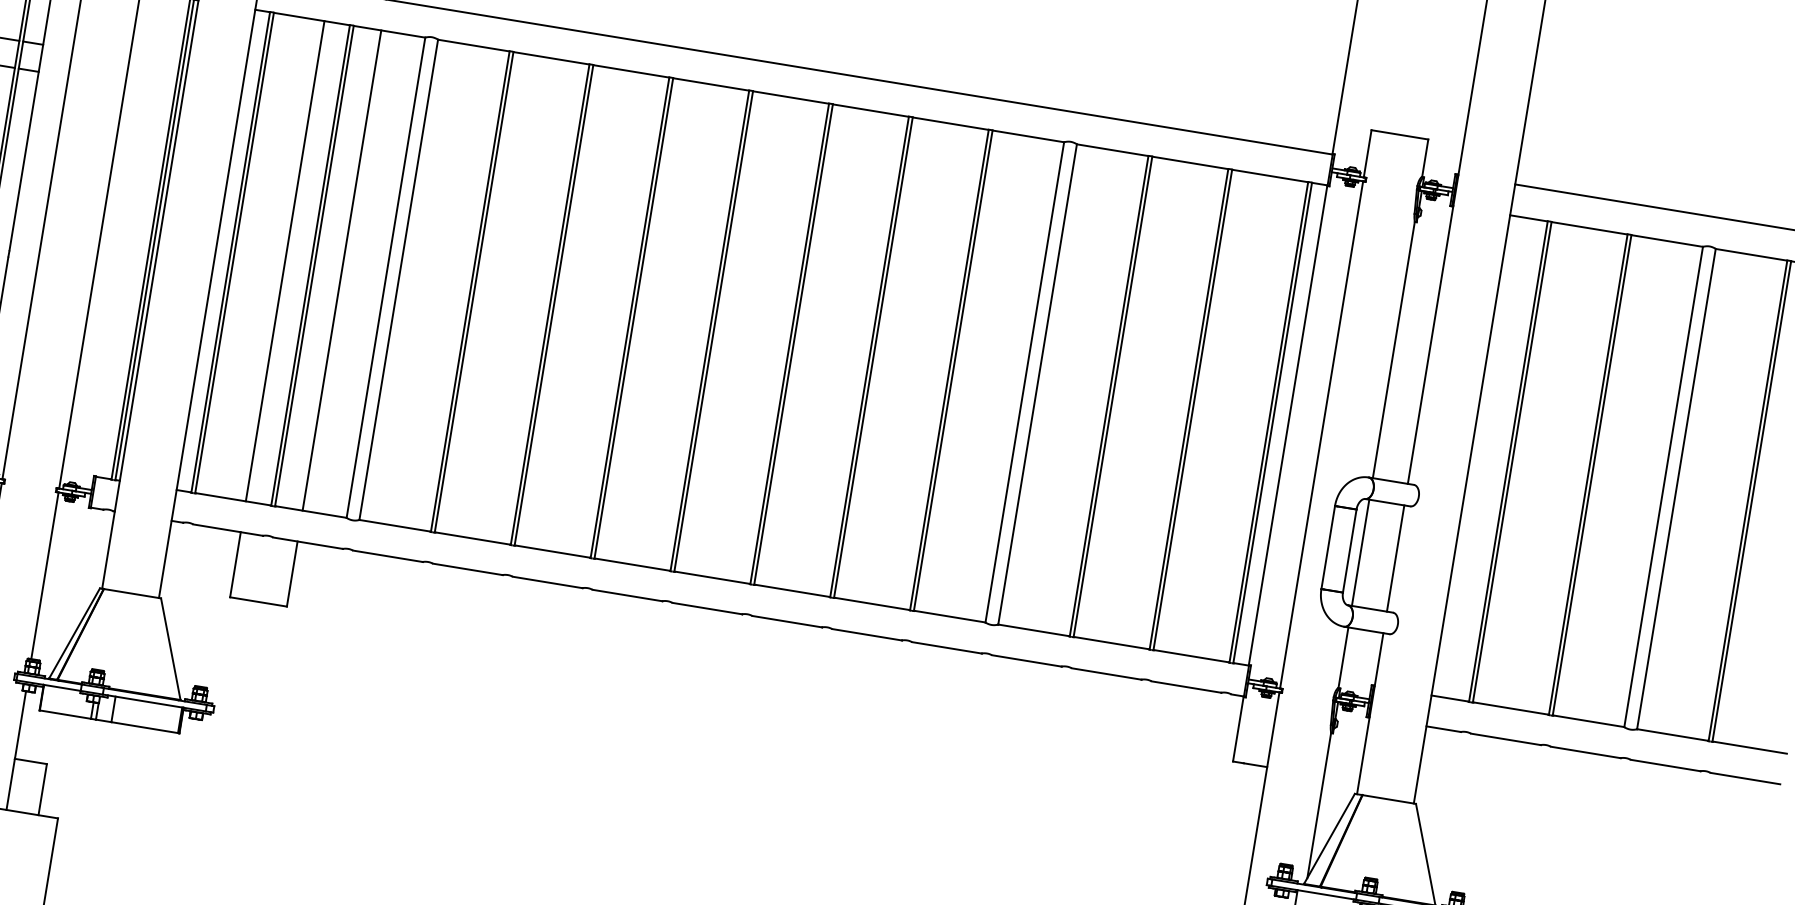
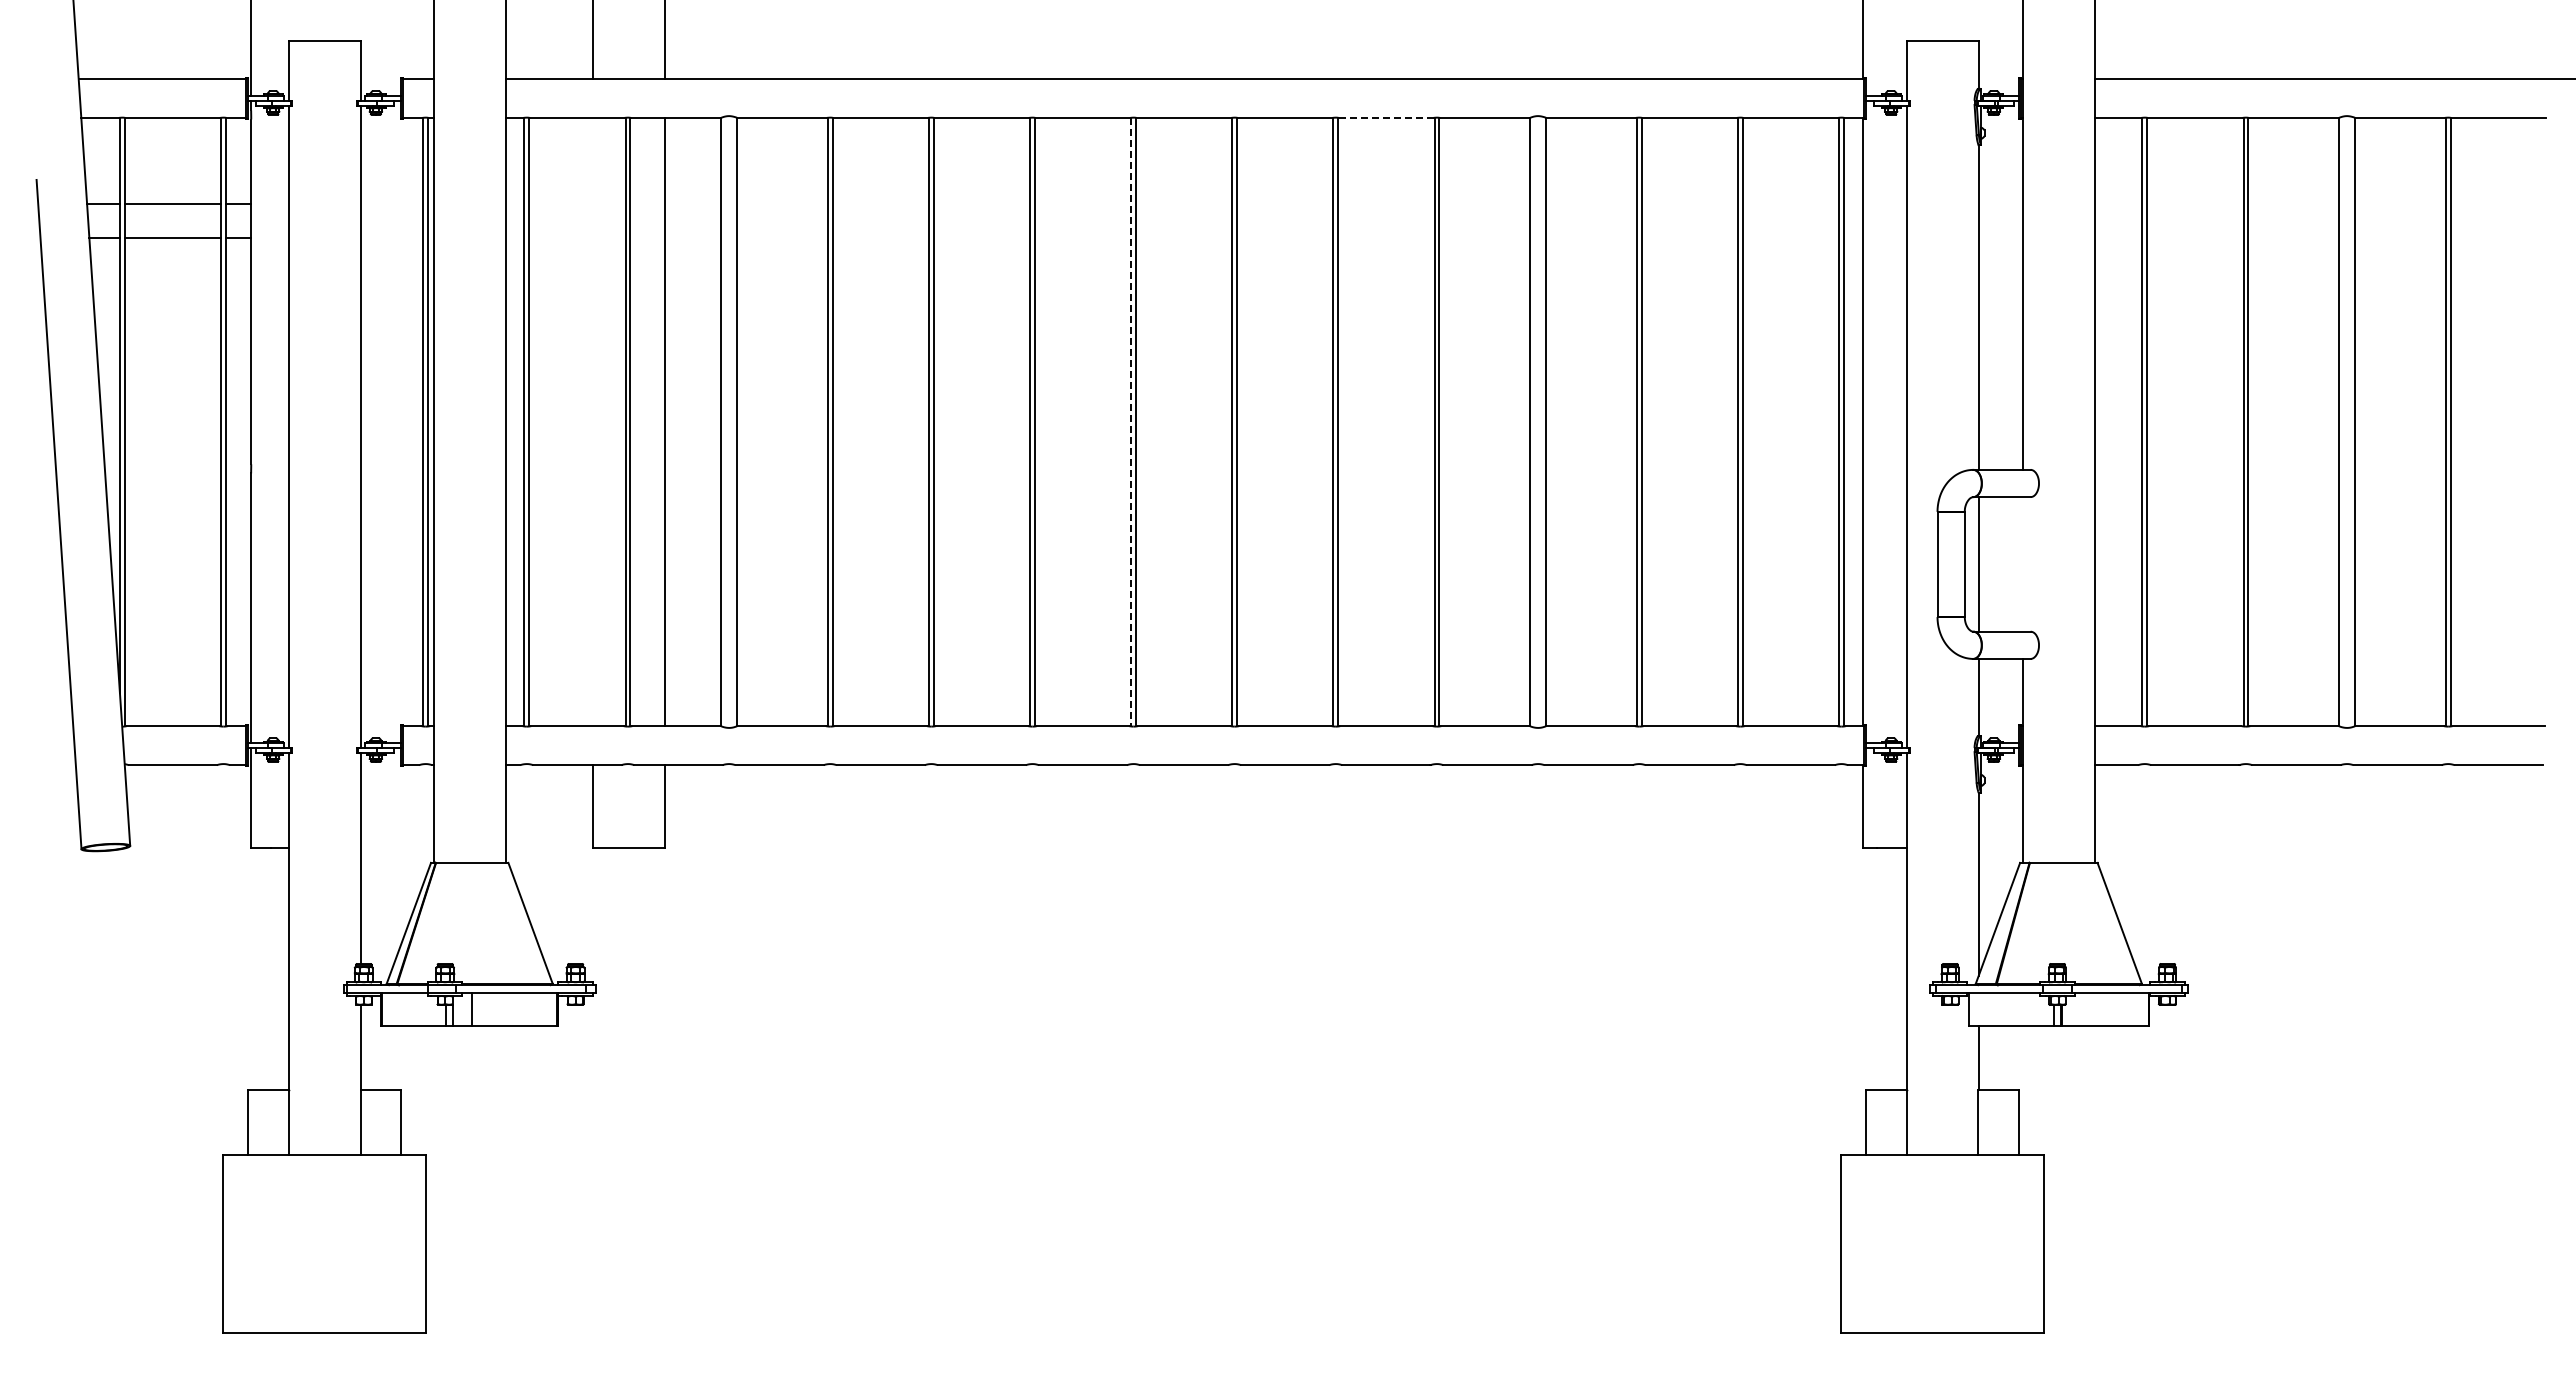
line: (950, 123) -> (1386, 117), solid -> dashed
line: (285, 260) -> (593, 421), removed
line: (710, 331) -> (1131, 422), solid -> dashed
line: (1395, 558) -> (2022, 564), removed

